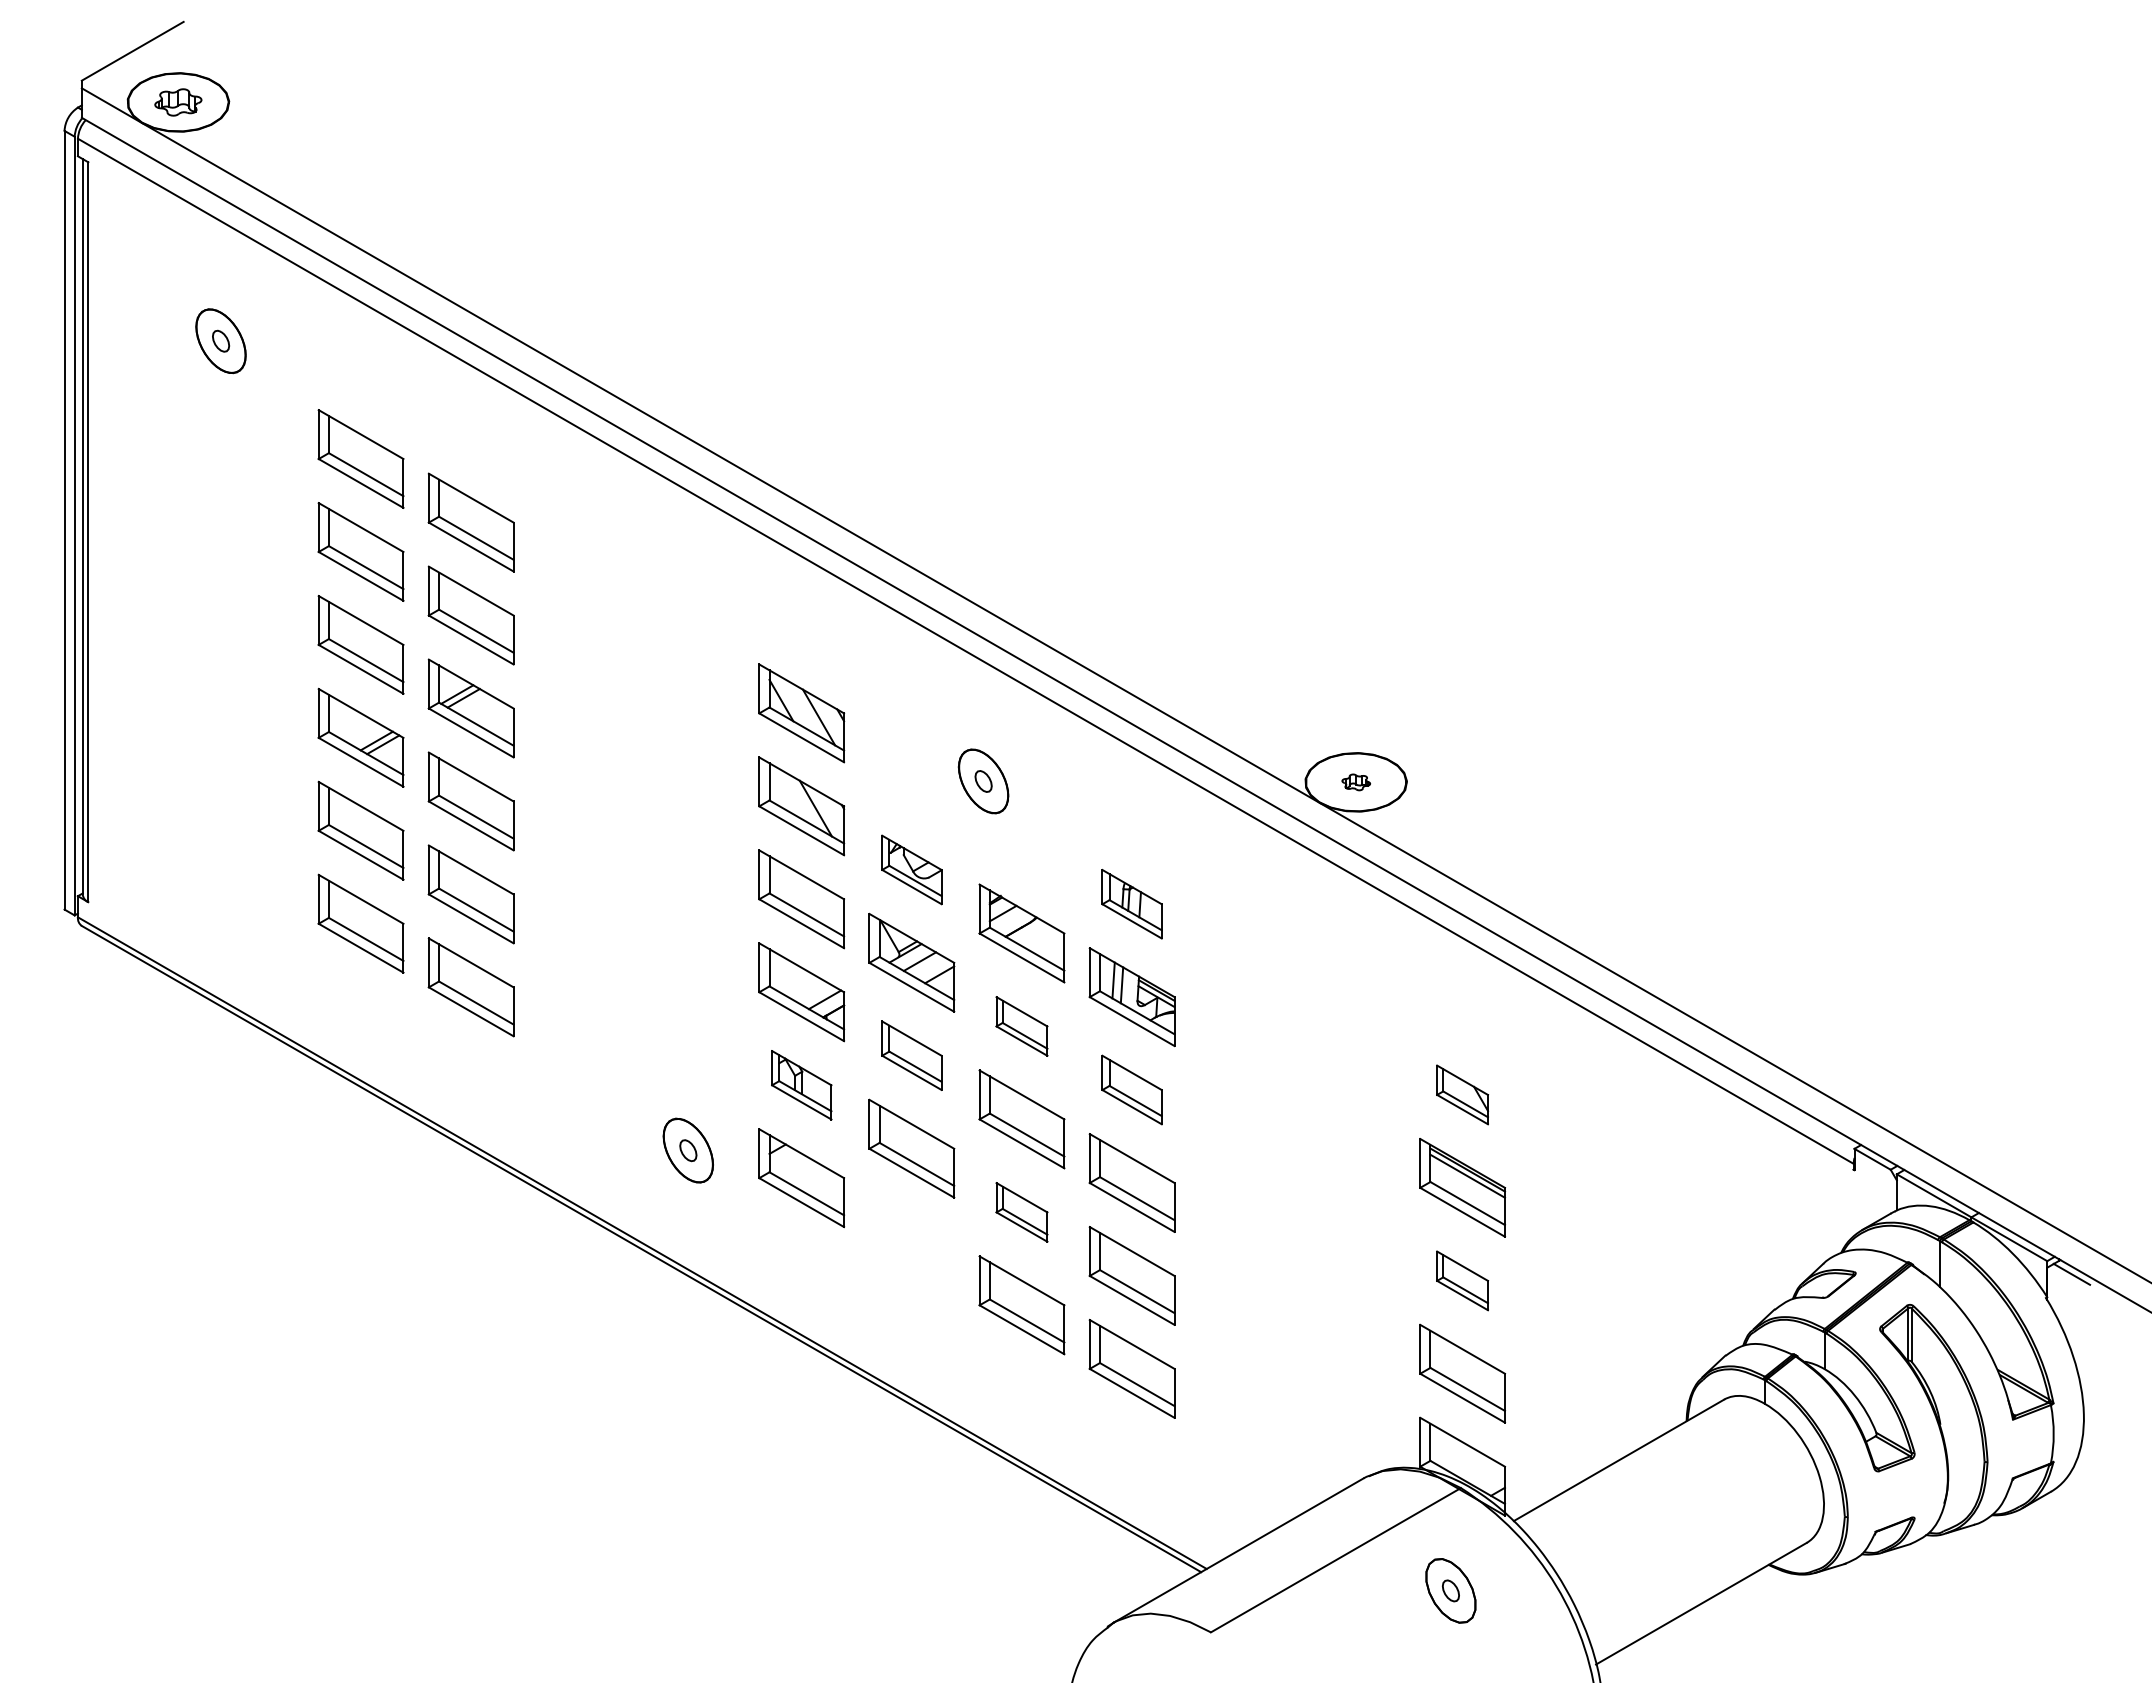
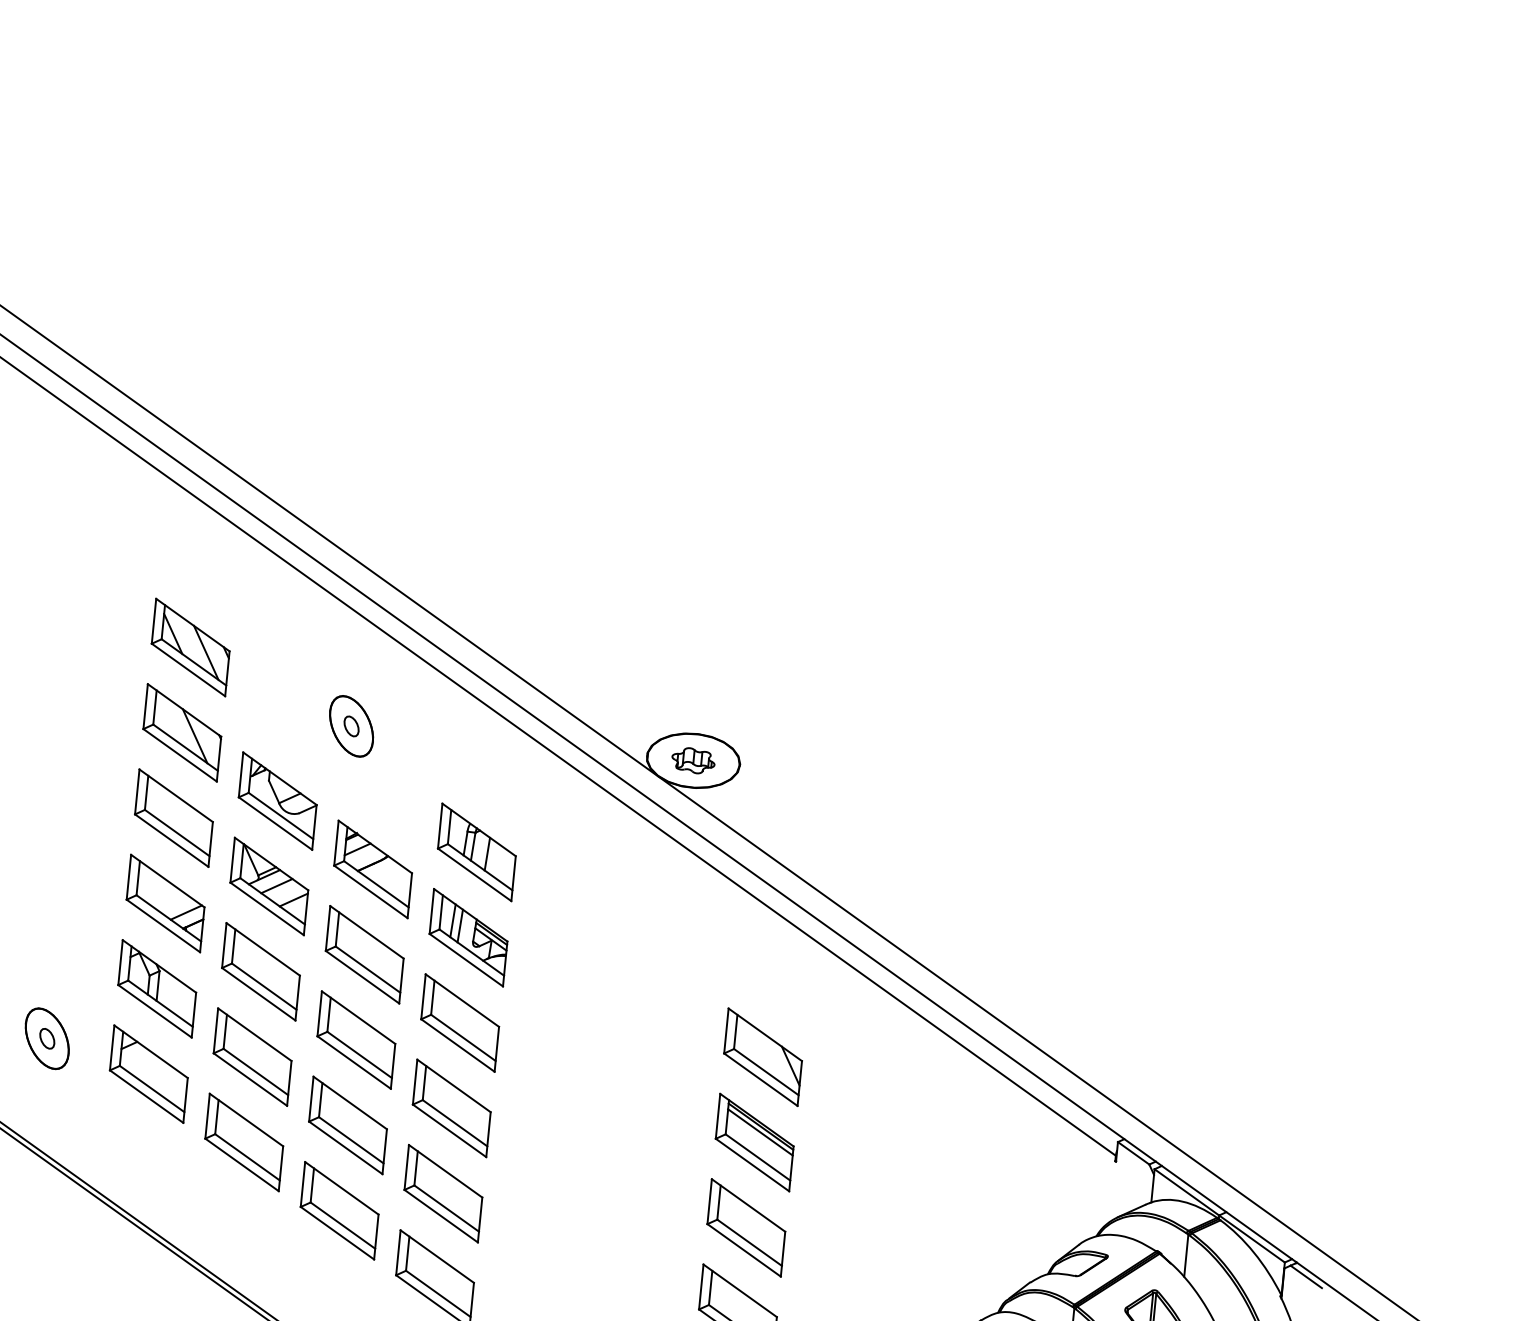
part: (1356, 782) -> (693, 760), size x1.67
part: (911, 869) -> (277, 800), size x1.43
part: (1131, 904) -> (476, 852), size x1.43
part: (1021, 1026) -> (364, 954), size x1.67
part: (911, 1055) -> (260, 971), size x1.43
part: (801, 1085) -> (157, 989), size x1.43
part: (1131, 1089) -> (459, 1022), size x1.43
part: (1462, 1094) -> (763, 1056), size x1.67
part: (1021, 1212) -> (347, 1125), size x1.67
part: (911, 1241) -> (243, 1142), added
part: (1462, 1280) -> (746, 1227), size x1.67

